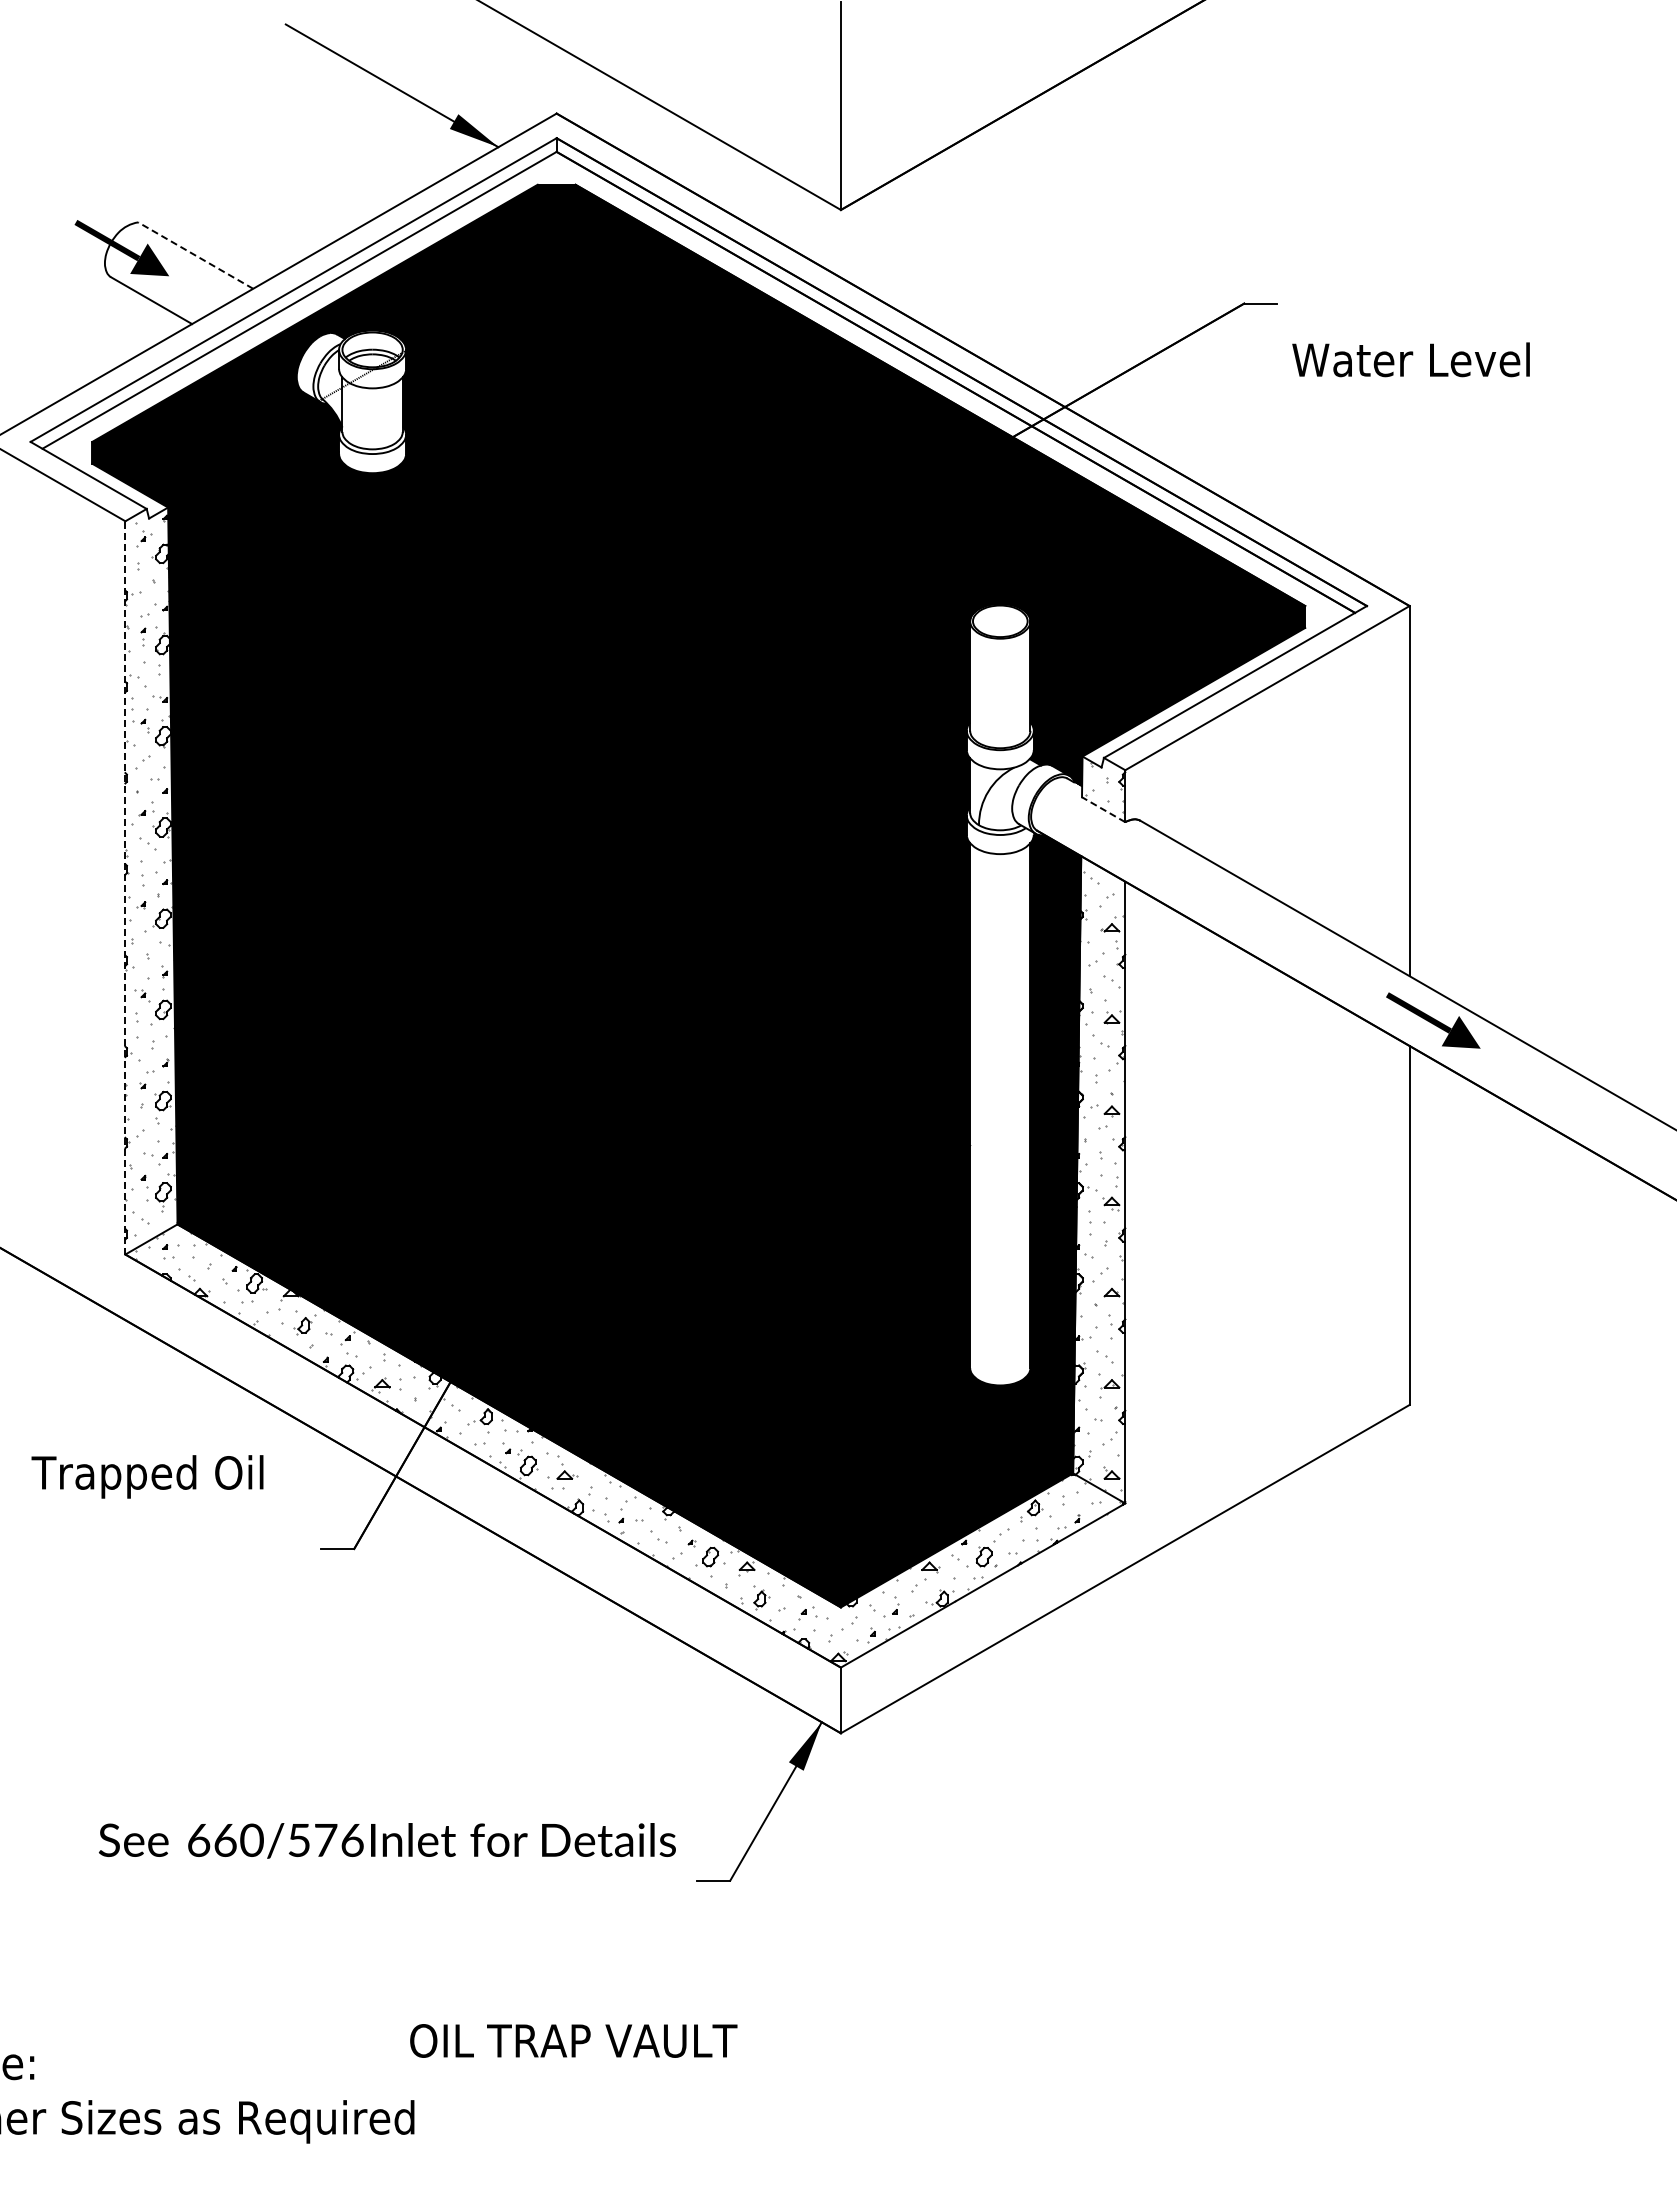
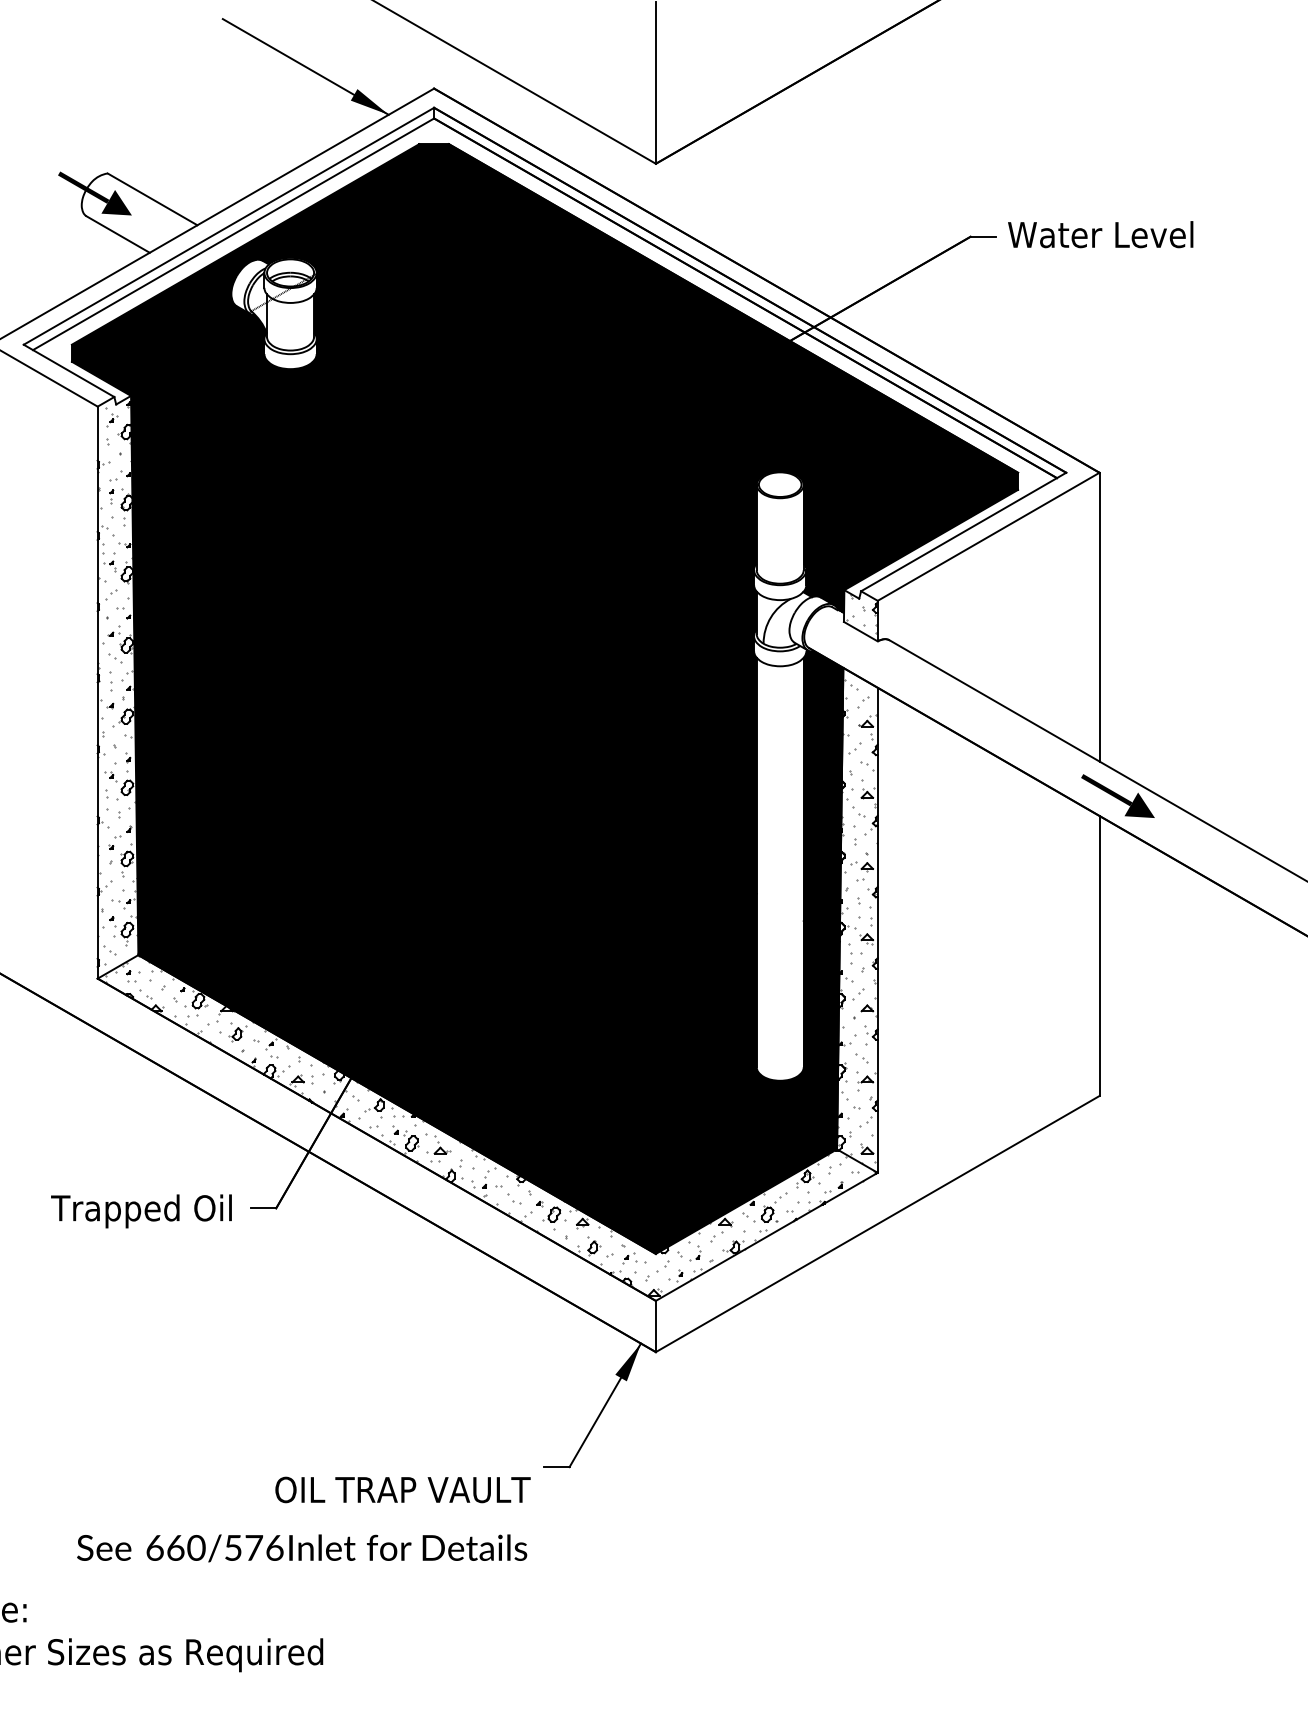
line: (195, 255) -> (152, 199), dashed -> solid
text: (1410, 359) -> (1100, 234), moved
line: (1103, 809) -> (860, 631), dashed -> solid
line: (125, 887) -> (97, 692), dashed -> solid
text: (147, 1476) -> (141, 1211), moved
text: (387, 1840) -> (302, 1548), moved
text: (573, 2040) -> (402, 1489), moved

